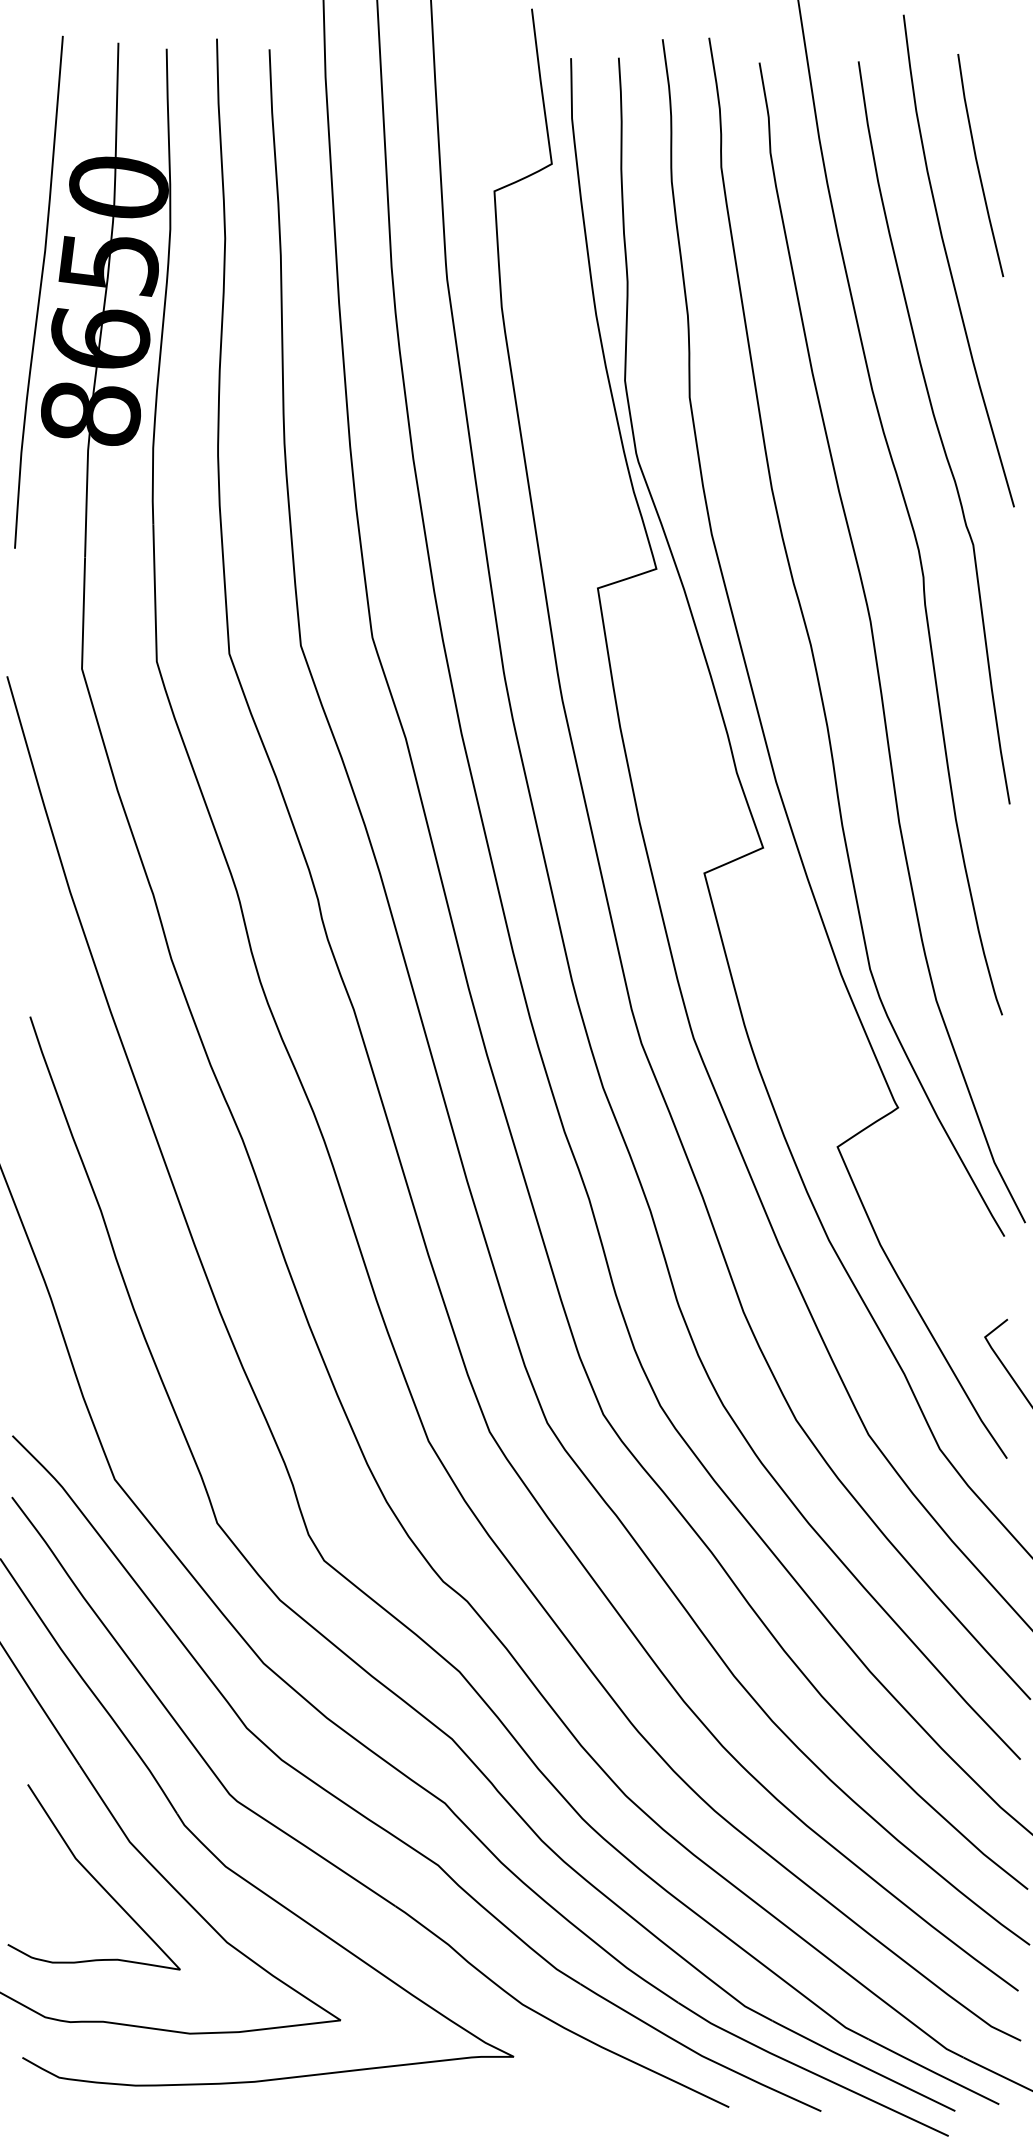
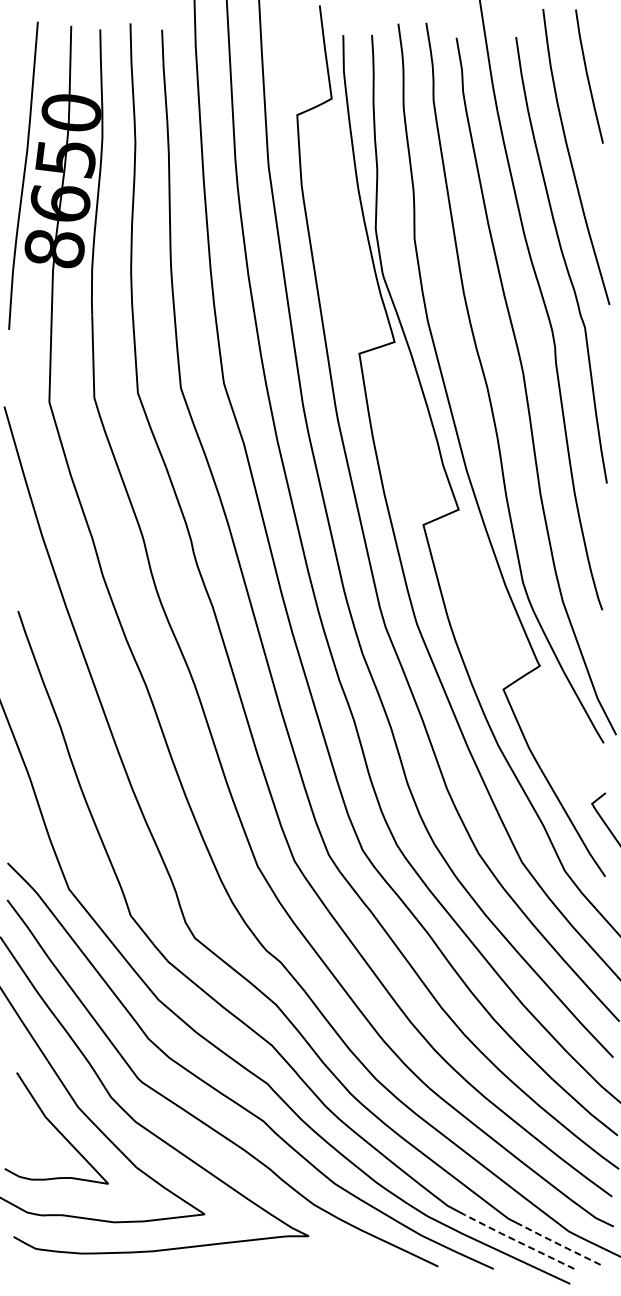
line: (979, 165) -> (588, 76), moved
line: (860, 2065) -> (517, 1241), solid -> dashed
line: (932, 2072) -> (560, 1245), solid -> dashed

